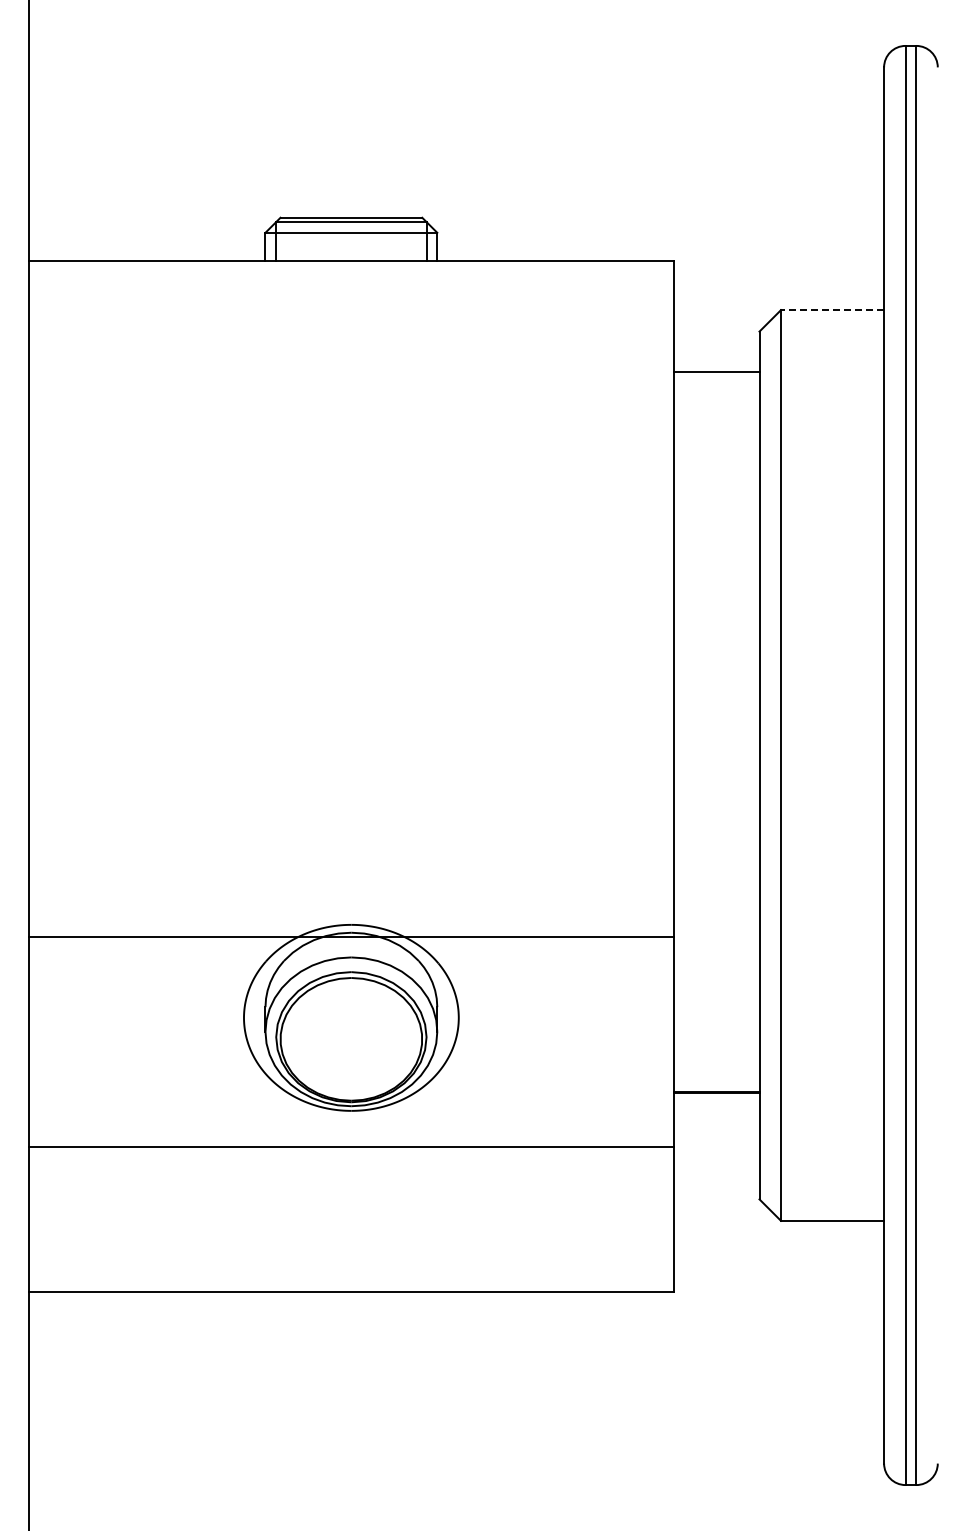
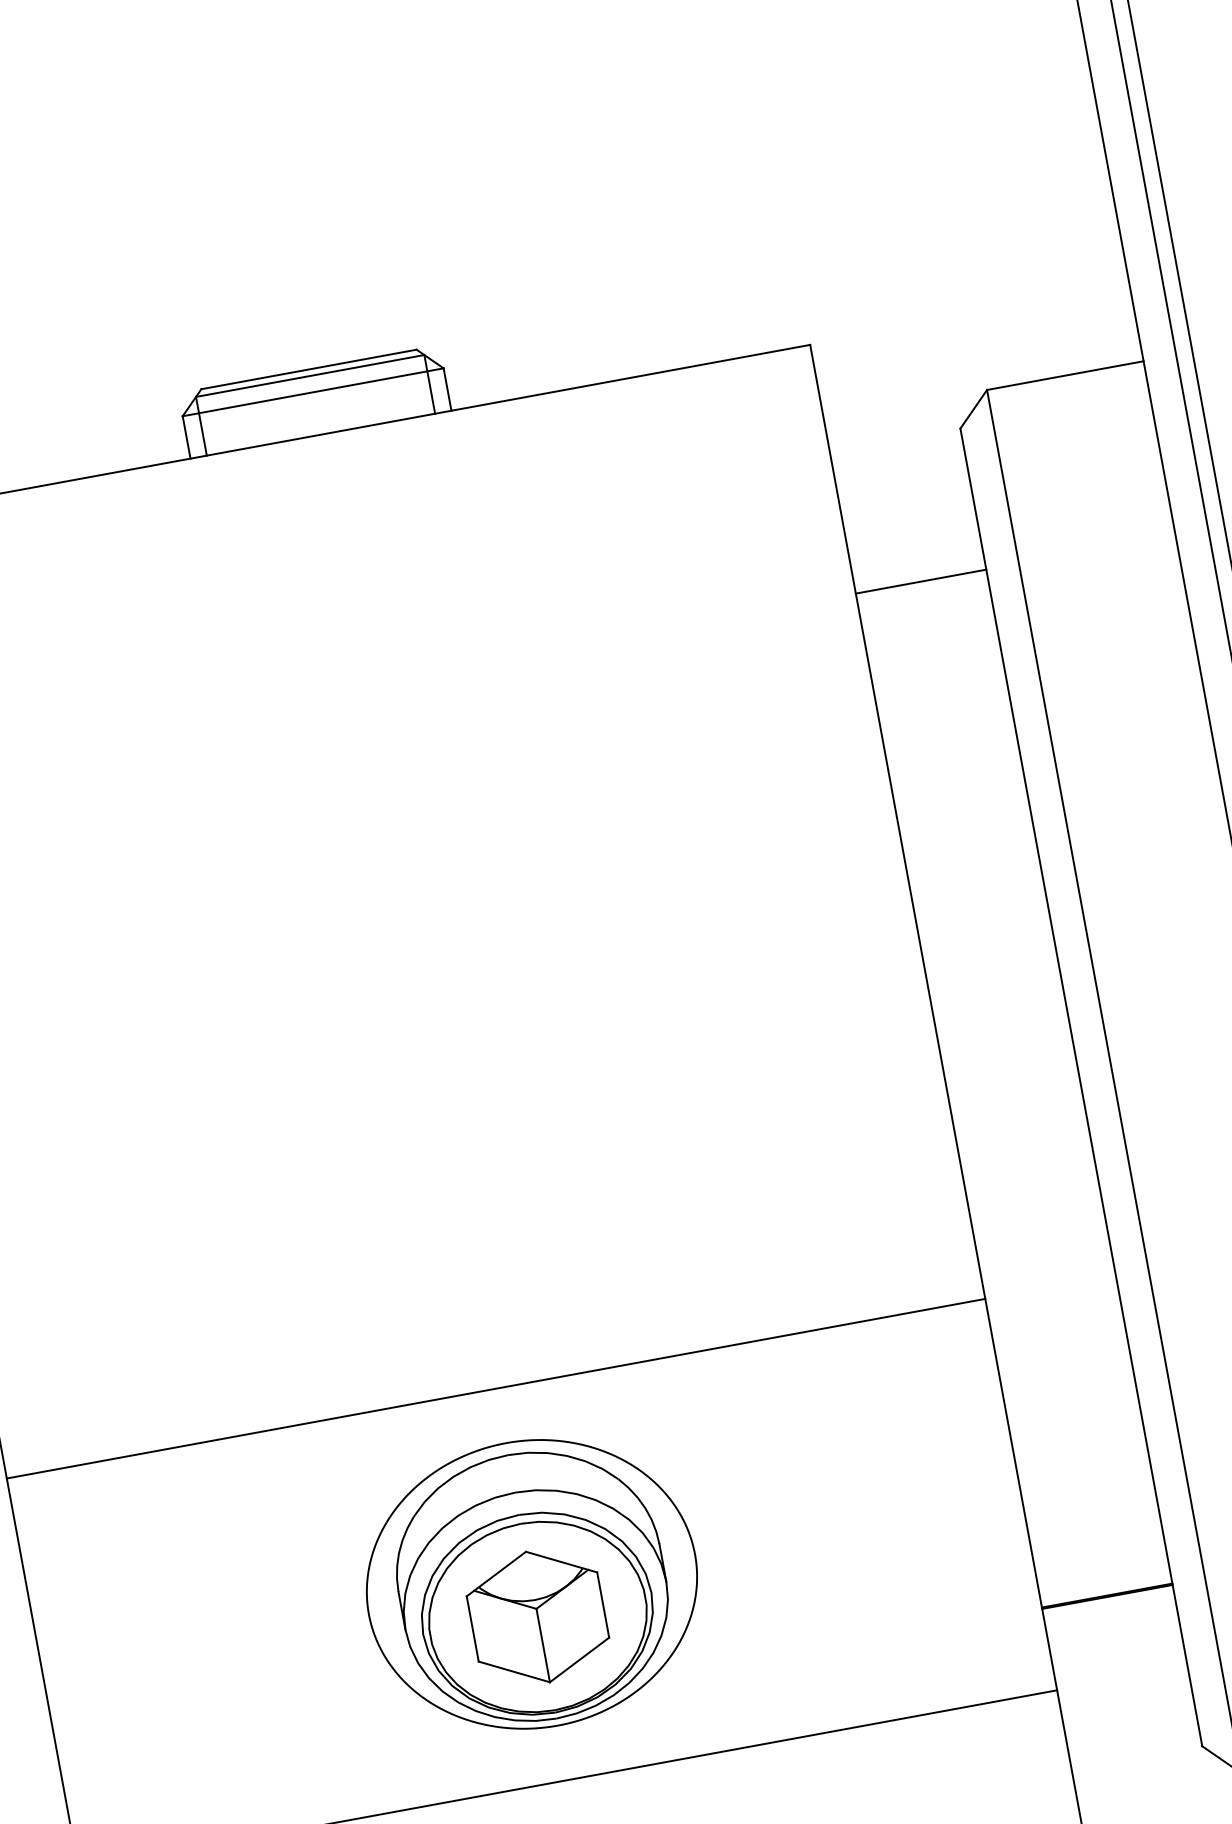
line: (832, 310) -> (1065, 376), dashed -> solid
line: (716, 371) -> (921, 581), moved
line: (351, 937) -> (496, 1389), moved
part: (351, 1039) -> (538, 1617), added

